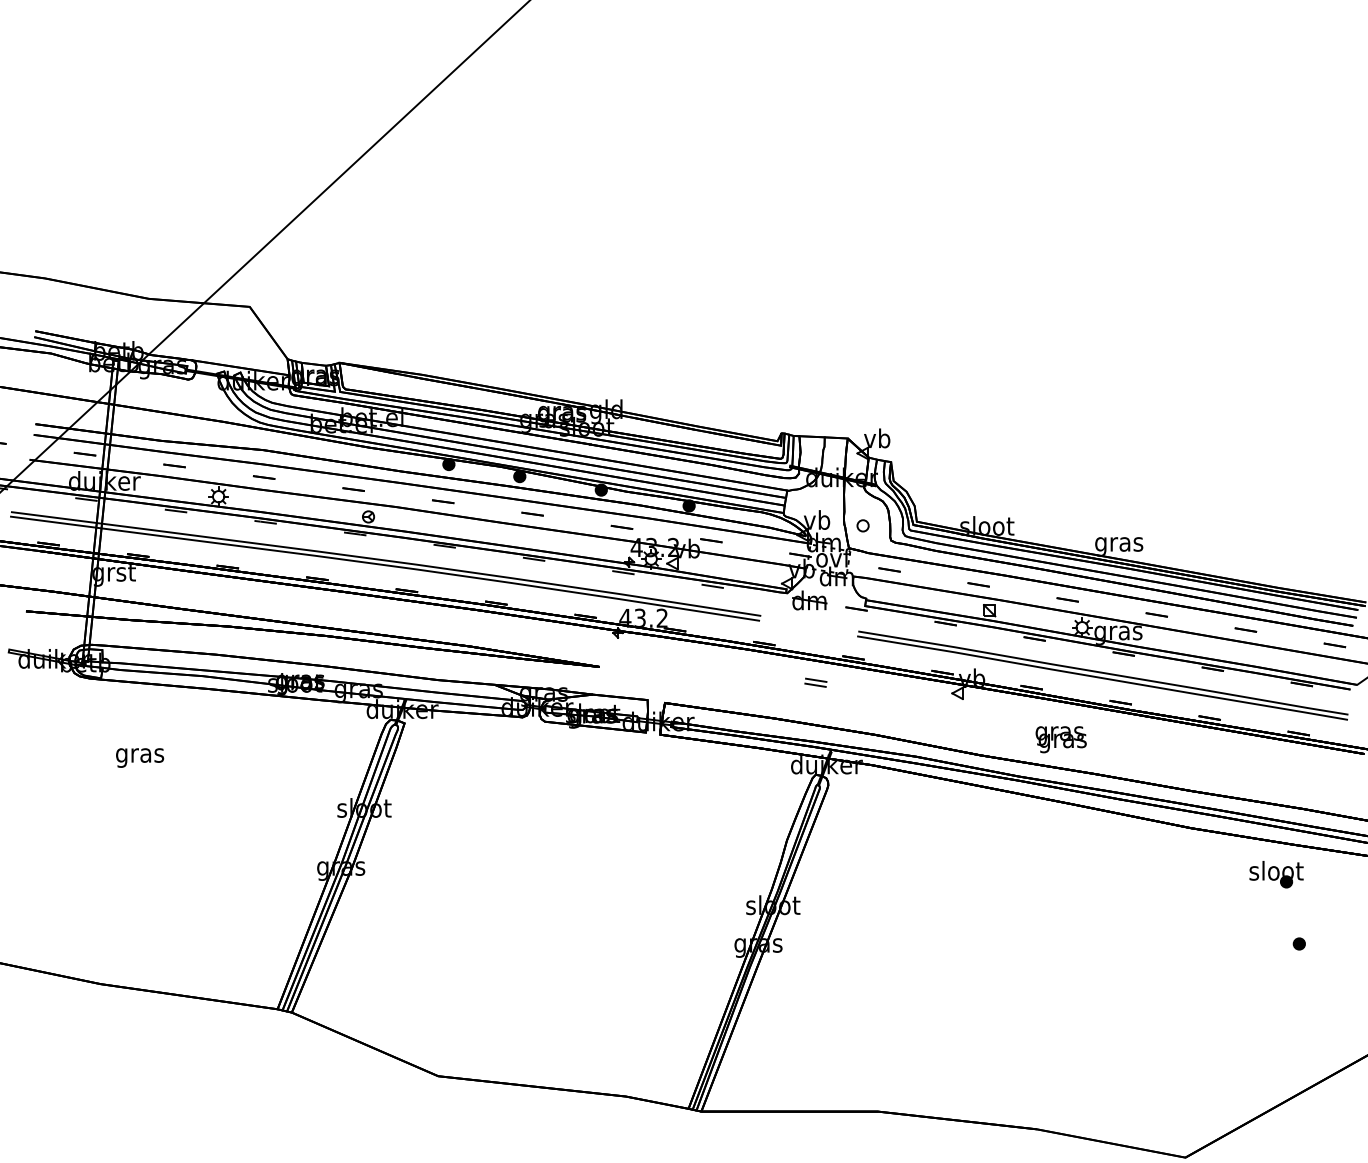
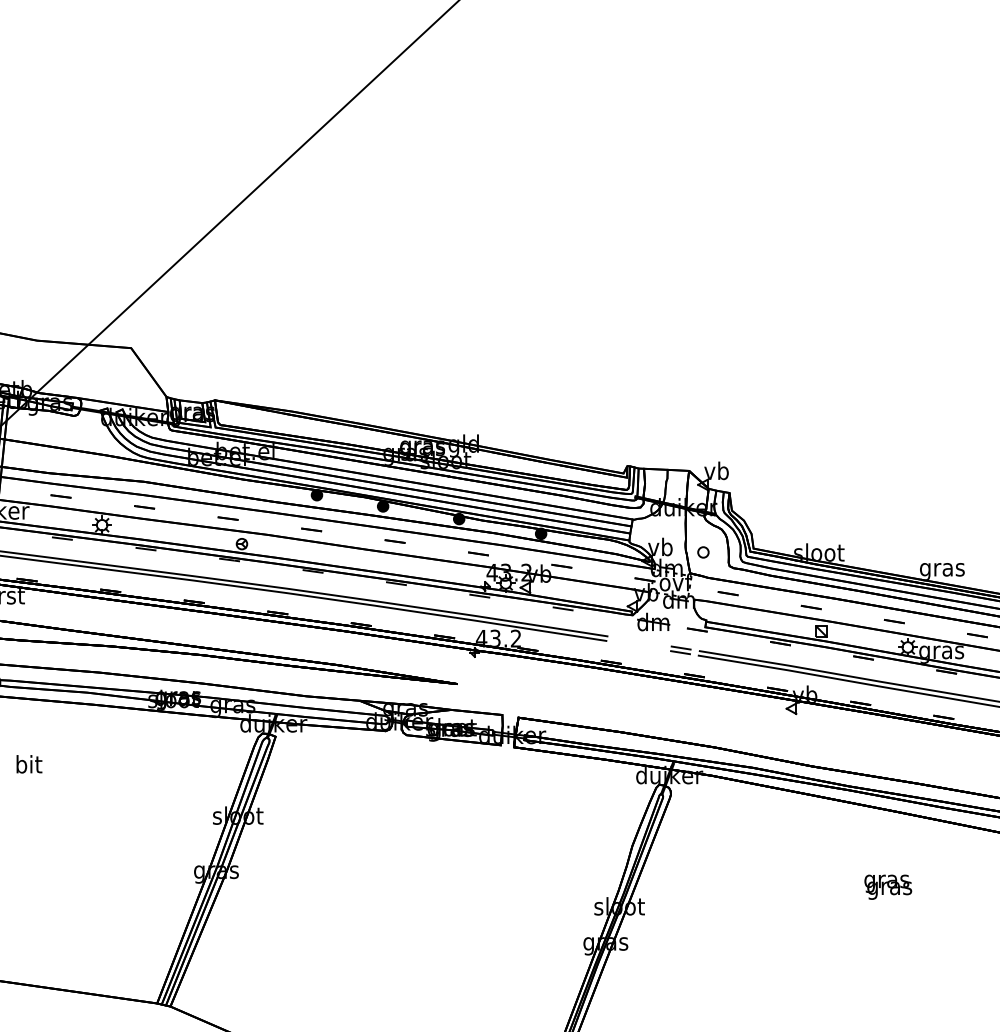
part: (815, 682) -> (680, 650), moved
text: (1060, 739) -> (887, 887), moved
text: (140, 755) -> (29, 766), gras -> bit

